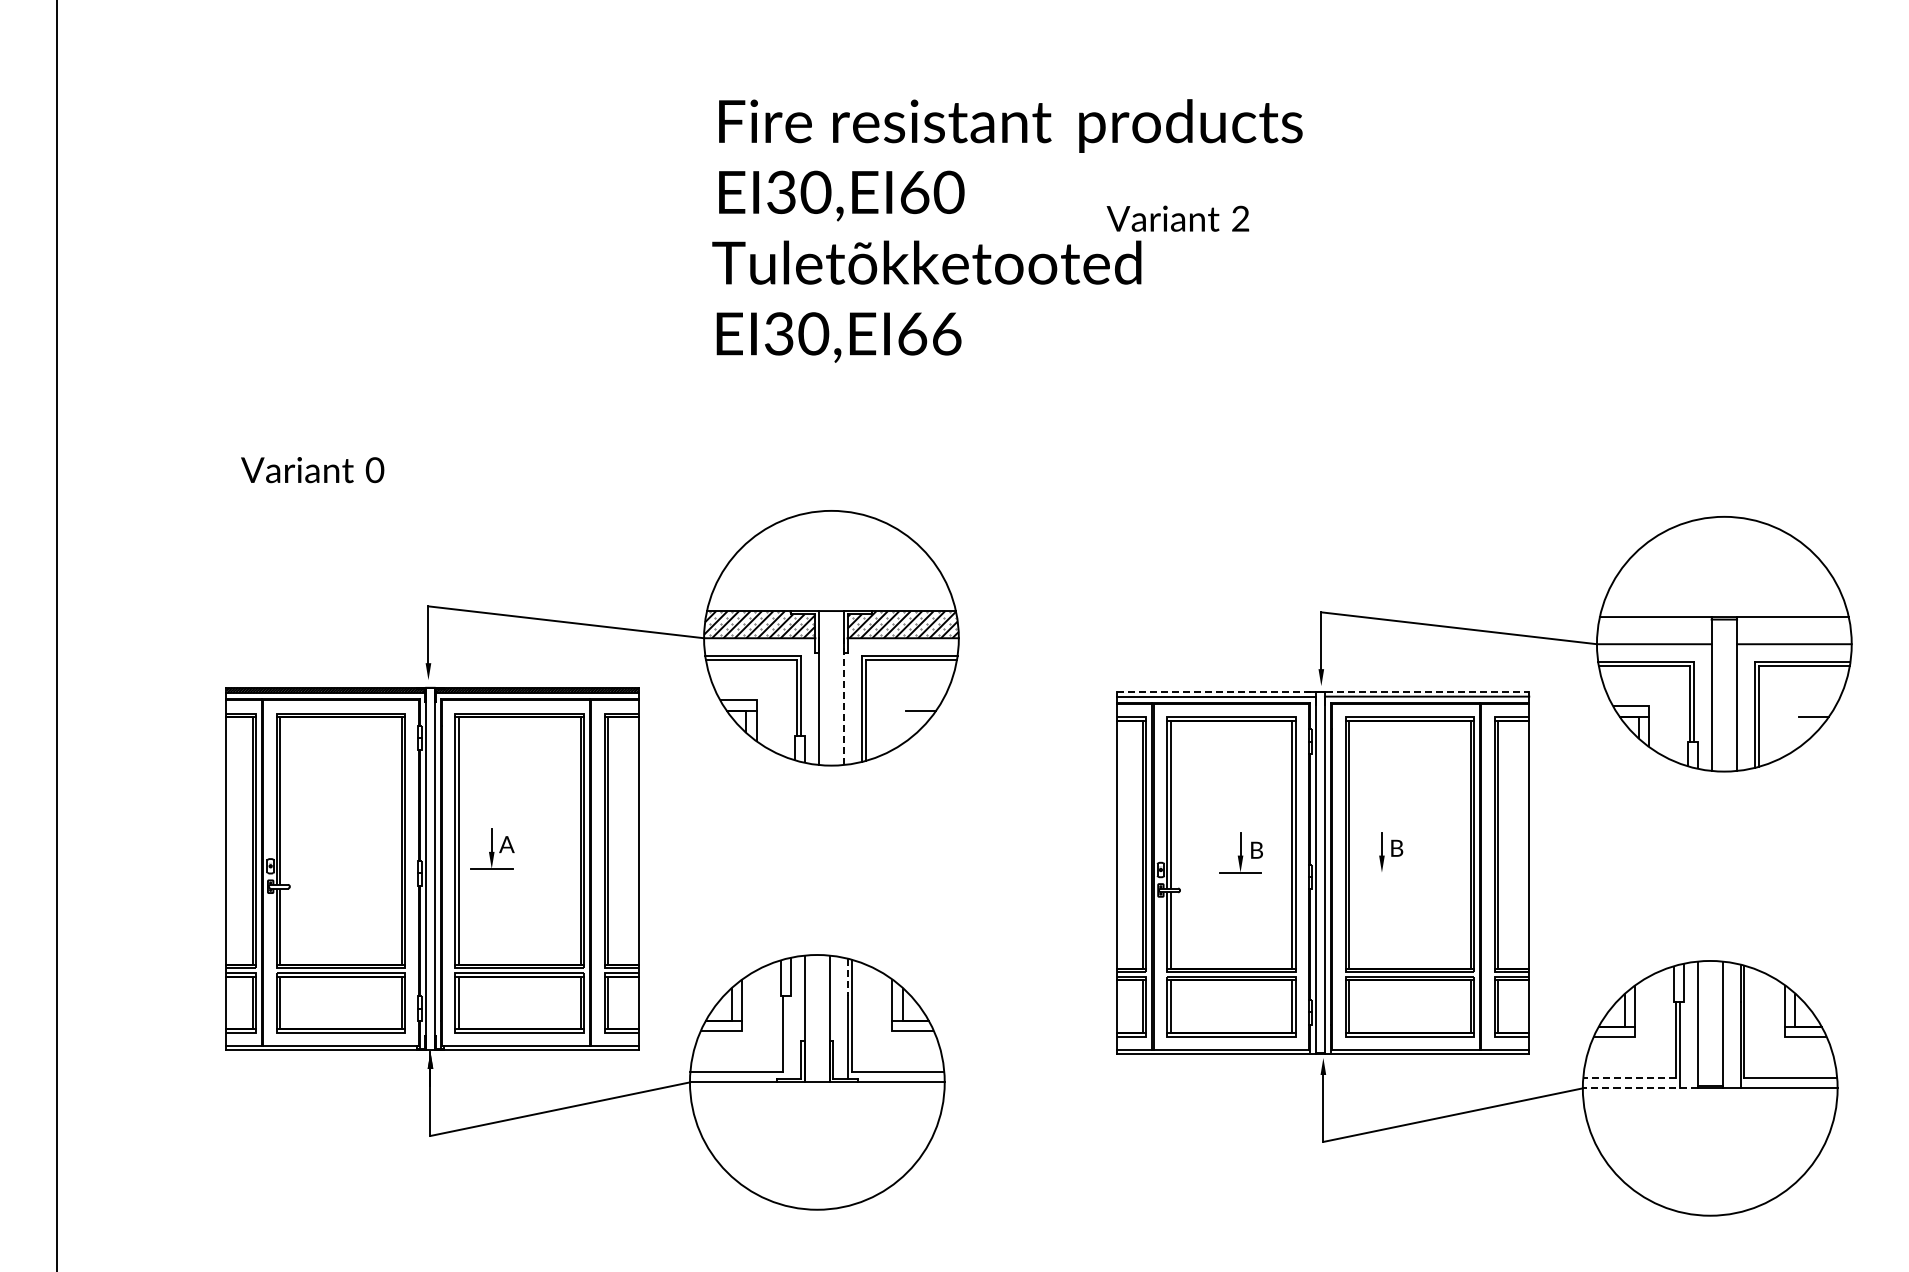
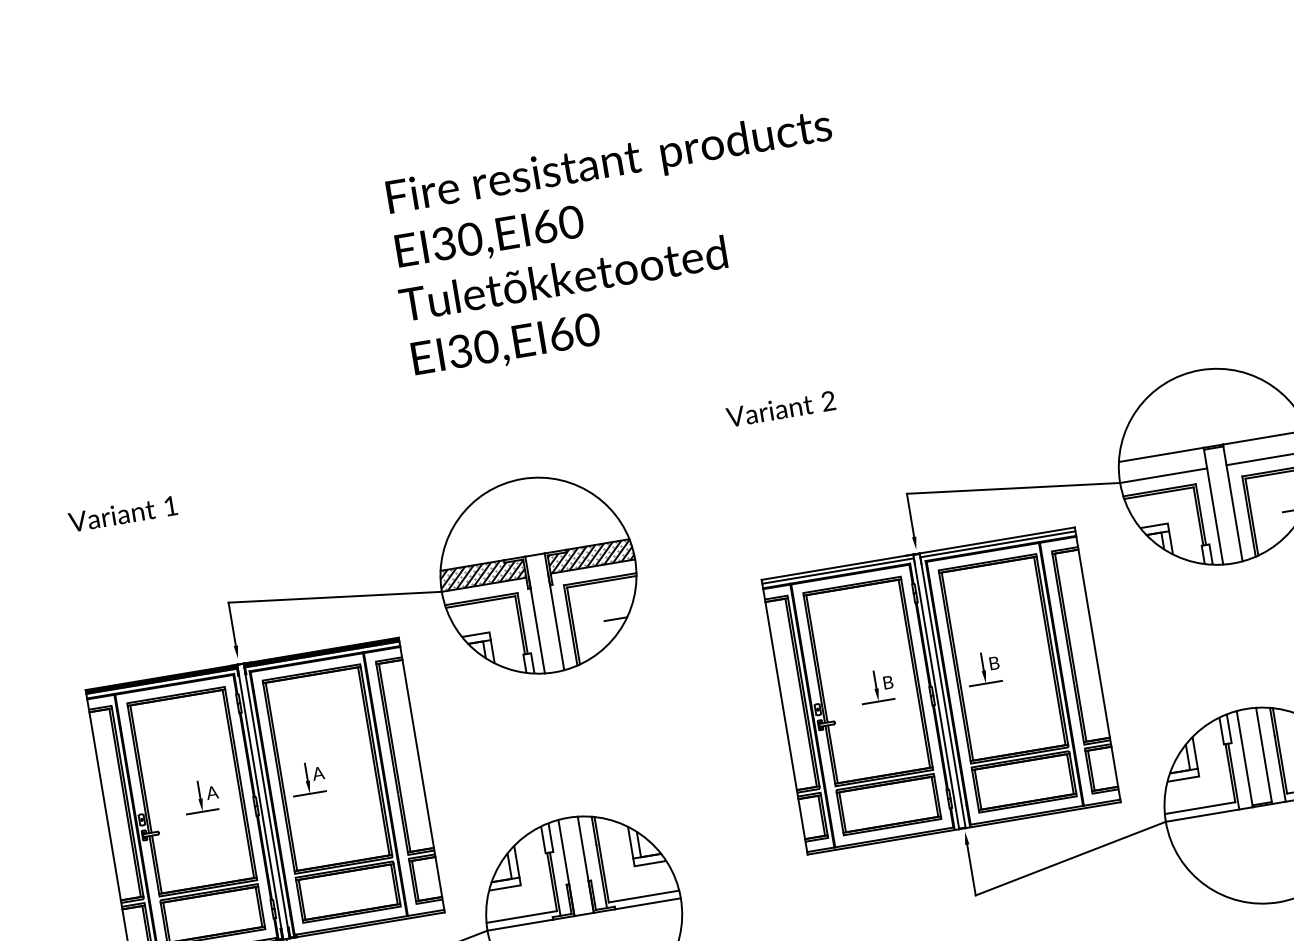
text: (1177, 218) -> (780, 408), moved
text: (946, 333) -> (587, 329), EI30,EI66 -> EI30,EI60
text: (374, 470) -> (170, 506), 0 -> 1
line: (1323, 691) -> (918, 553), dashed -> solid
line: (844, 701) -> (556, 622), dashed -> solid
part: (351, 848) -> (200, 796), added
line: (1381, 872) -> (985, 683), added
line: (847, 977) -> (593, 831), dashed -> solid
line: (786, 1037) -> (555, 884), added
line: (1629, 1078) -> (1199, 808), dashed -> solid
line: (1639, 1088) -> (1208, 814), dashed -> solid

